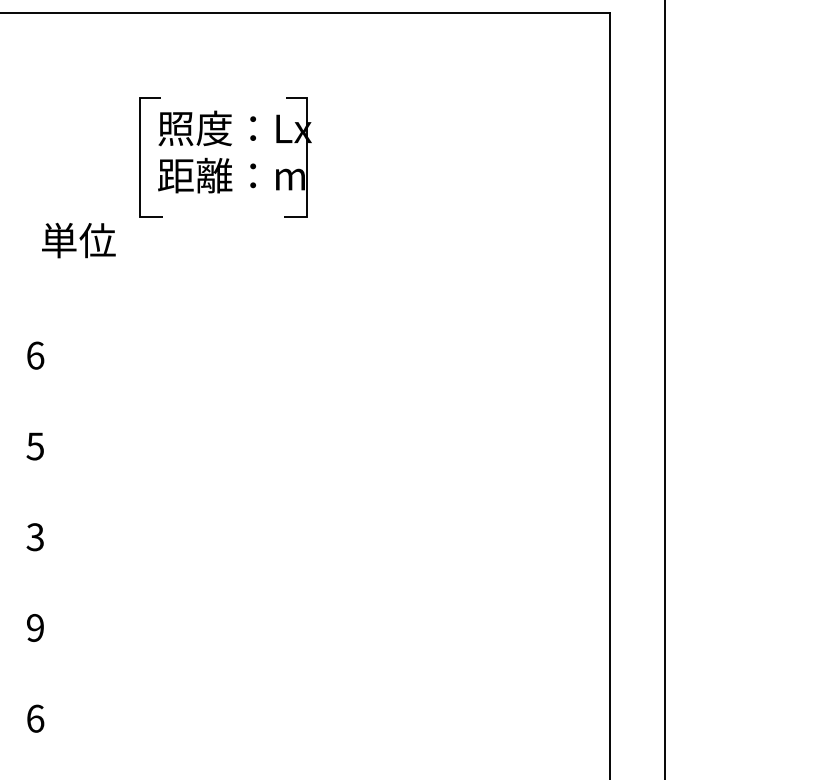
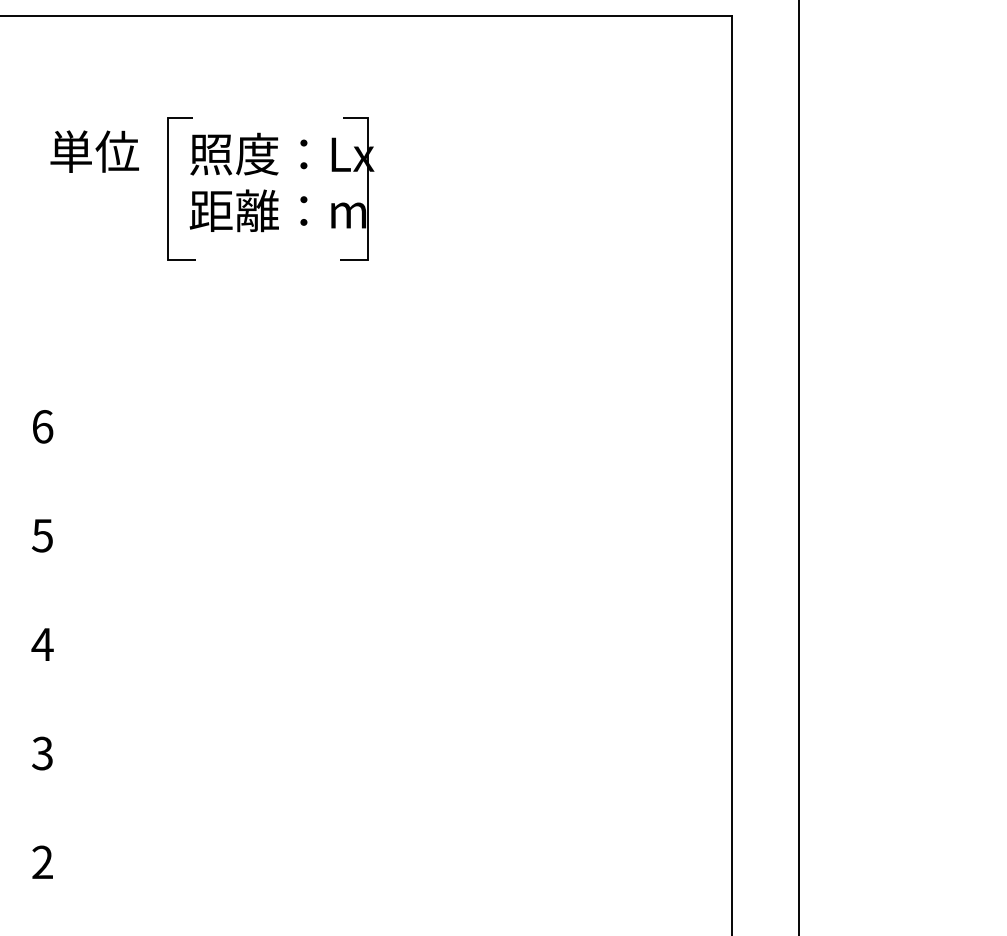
text: (78, 240) -> (94, 151), moved
text: (35, 537) -> (42, 644), 3 -> 4
text: (35, 627) -> (42, 753), 9 -> 3
text: (35, 718) -> (42, 862), 6 -> 2

